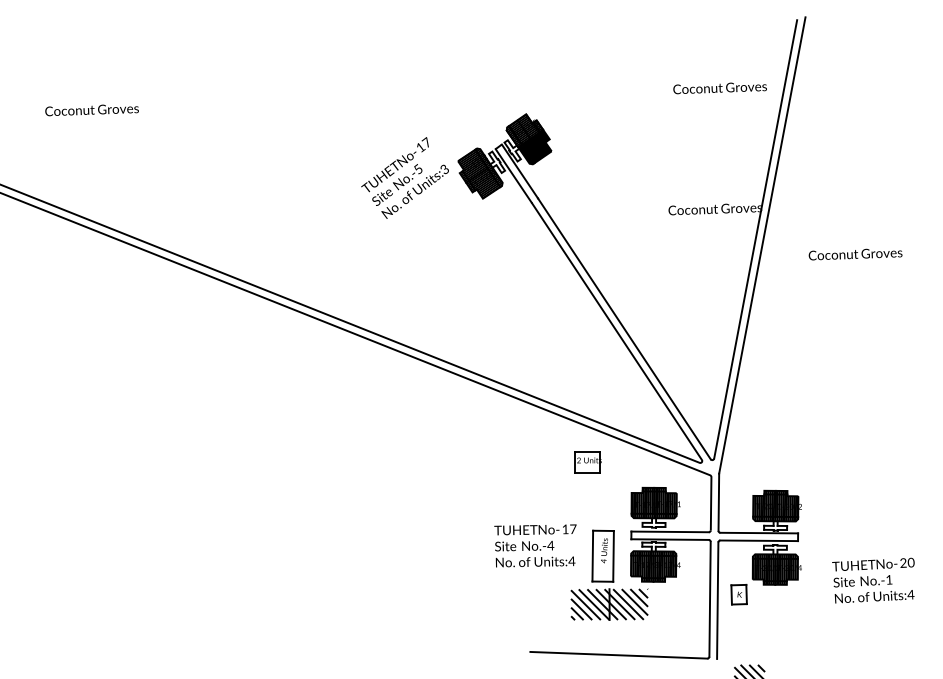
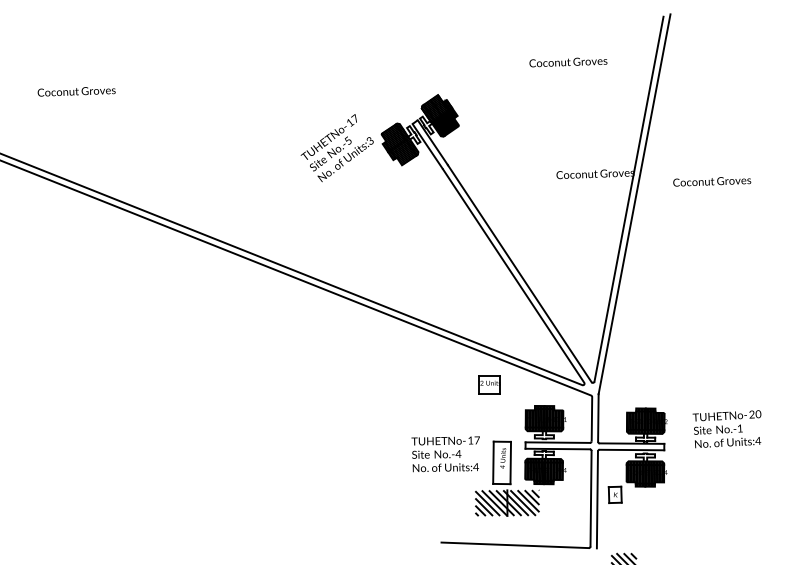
text: (720, 88) -> (568, 62), moved
text: (855, 254) -> (712, 181), moved
text: (872, 581) -> (726, 429), moved

